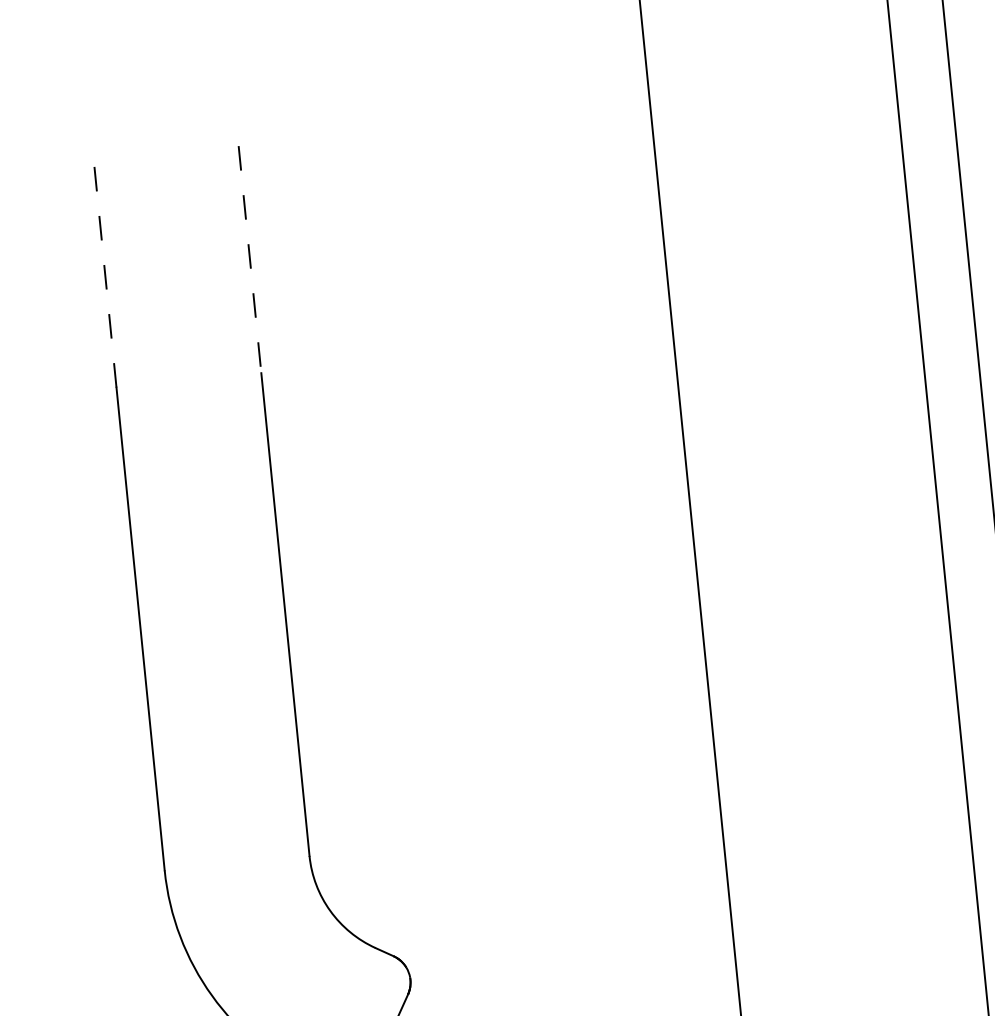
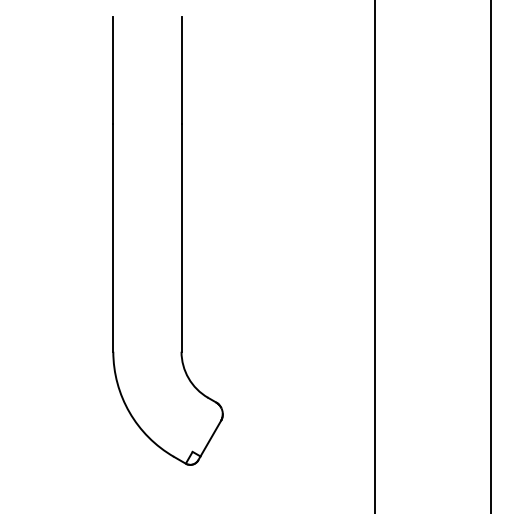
line: (250, 260) -> (181, 71), dashed -> solid
line: (105, 273) -> (113, 70), dashed -> solid

